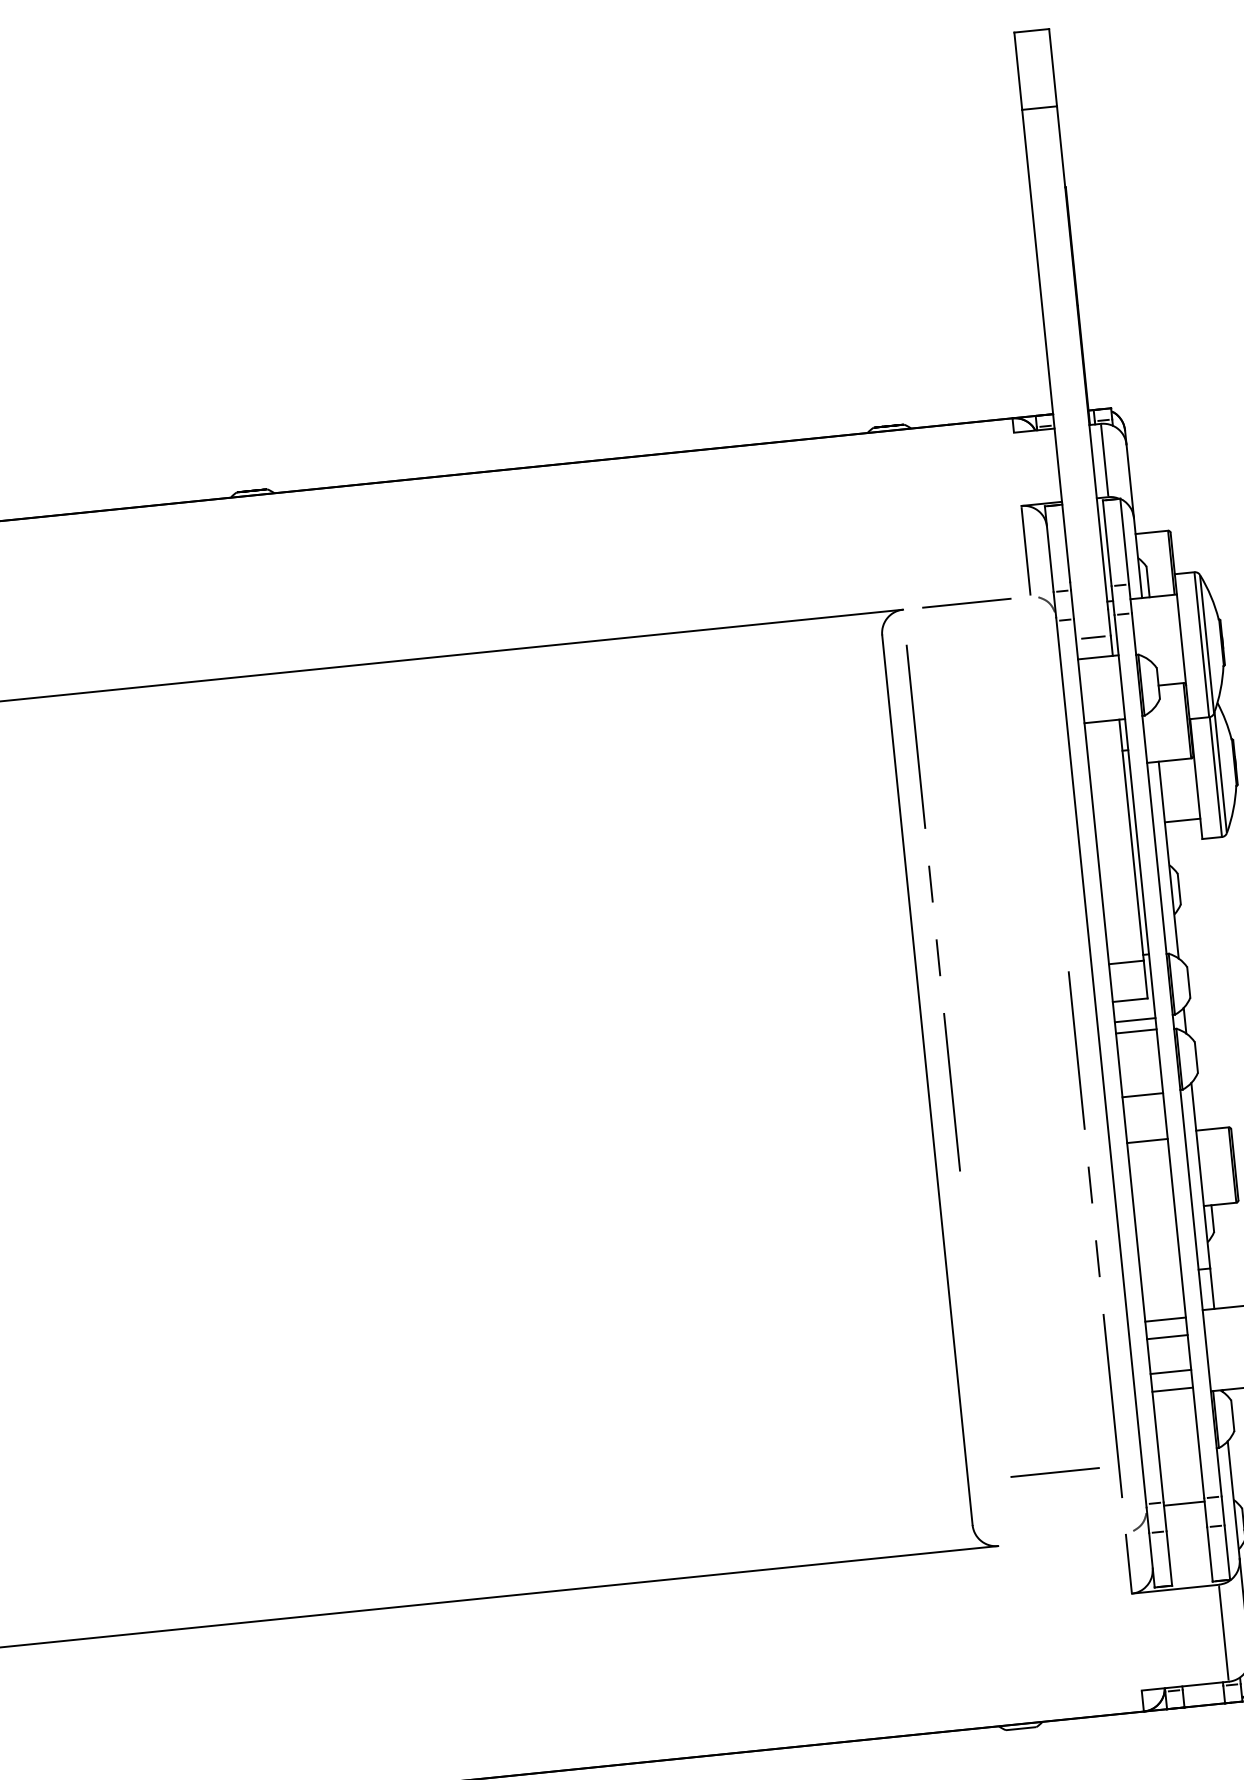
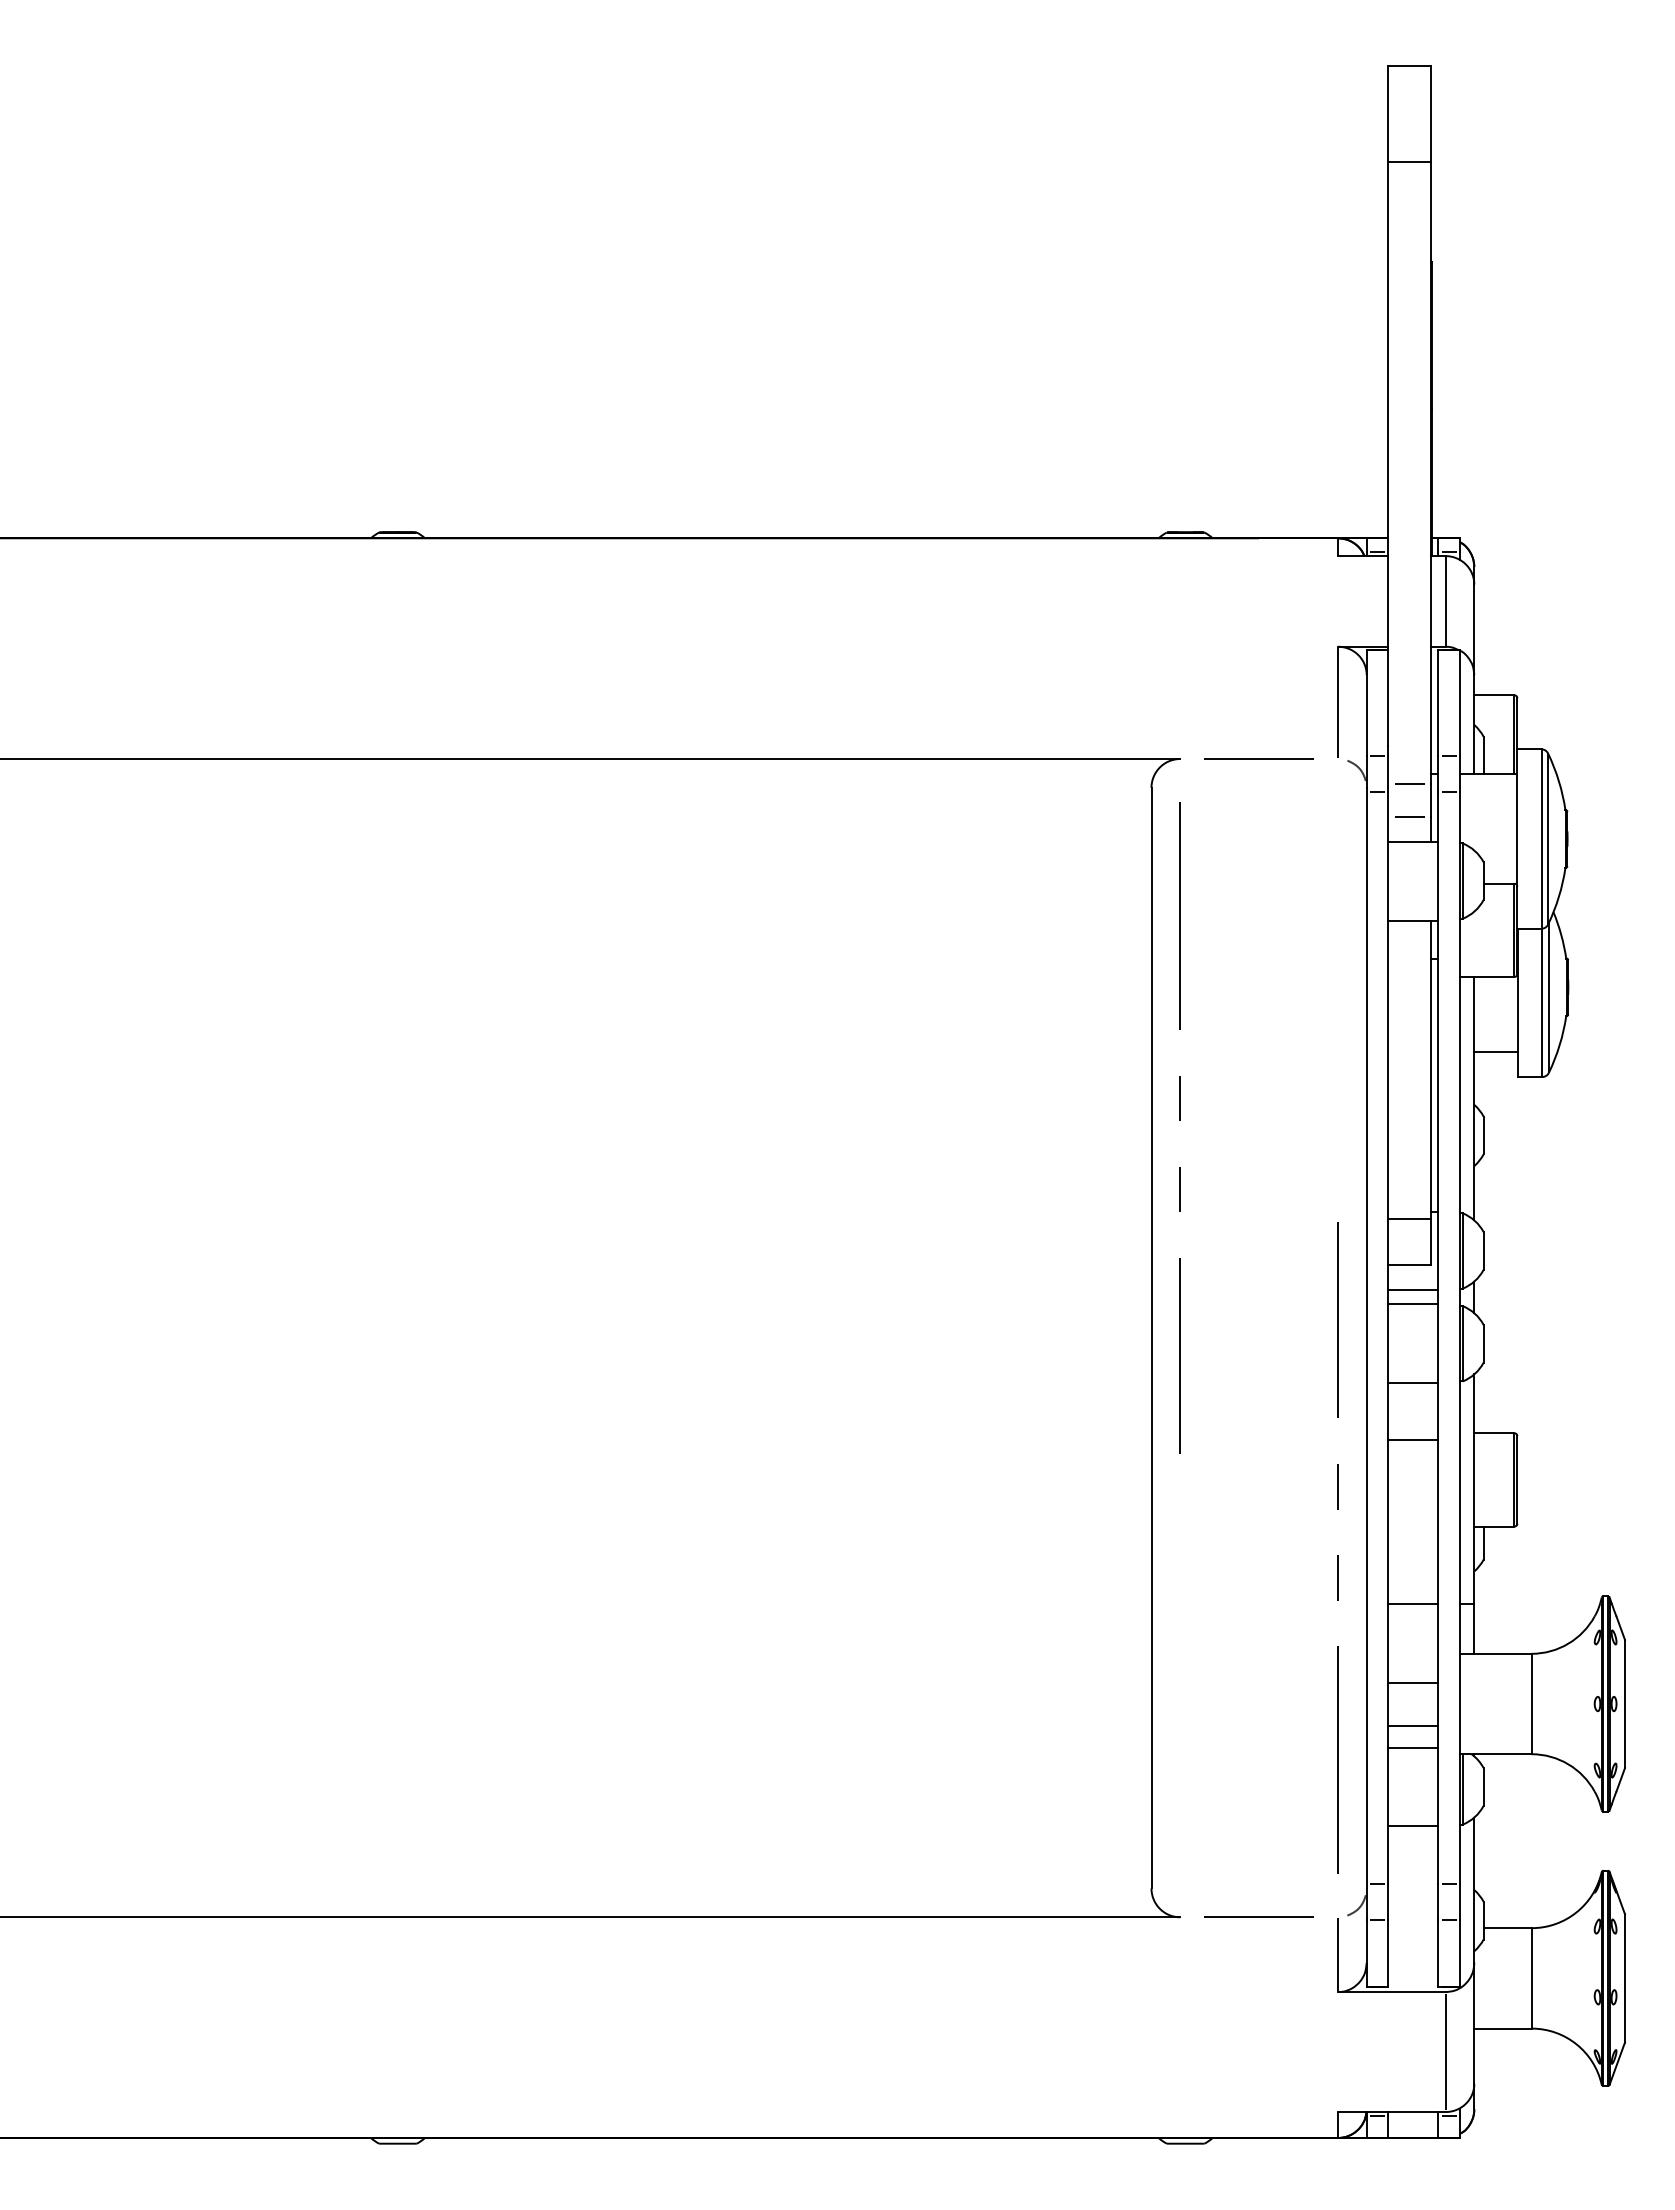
line: (1090, 610) -> (1409, 783), added
line: (1165, 1319) -> (1413, 1603), moved
line: (1054, 1471) -> (1258, 1916), moved
line: (1184, 1503) -> (1413, 1826), moved

